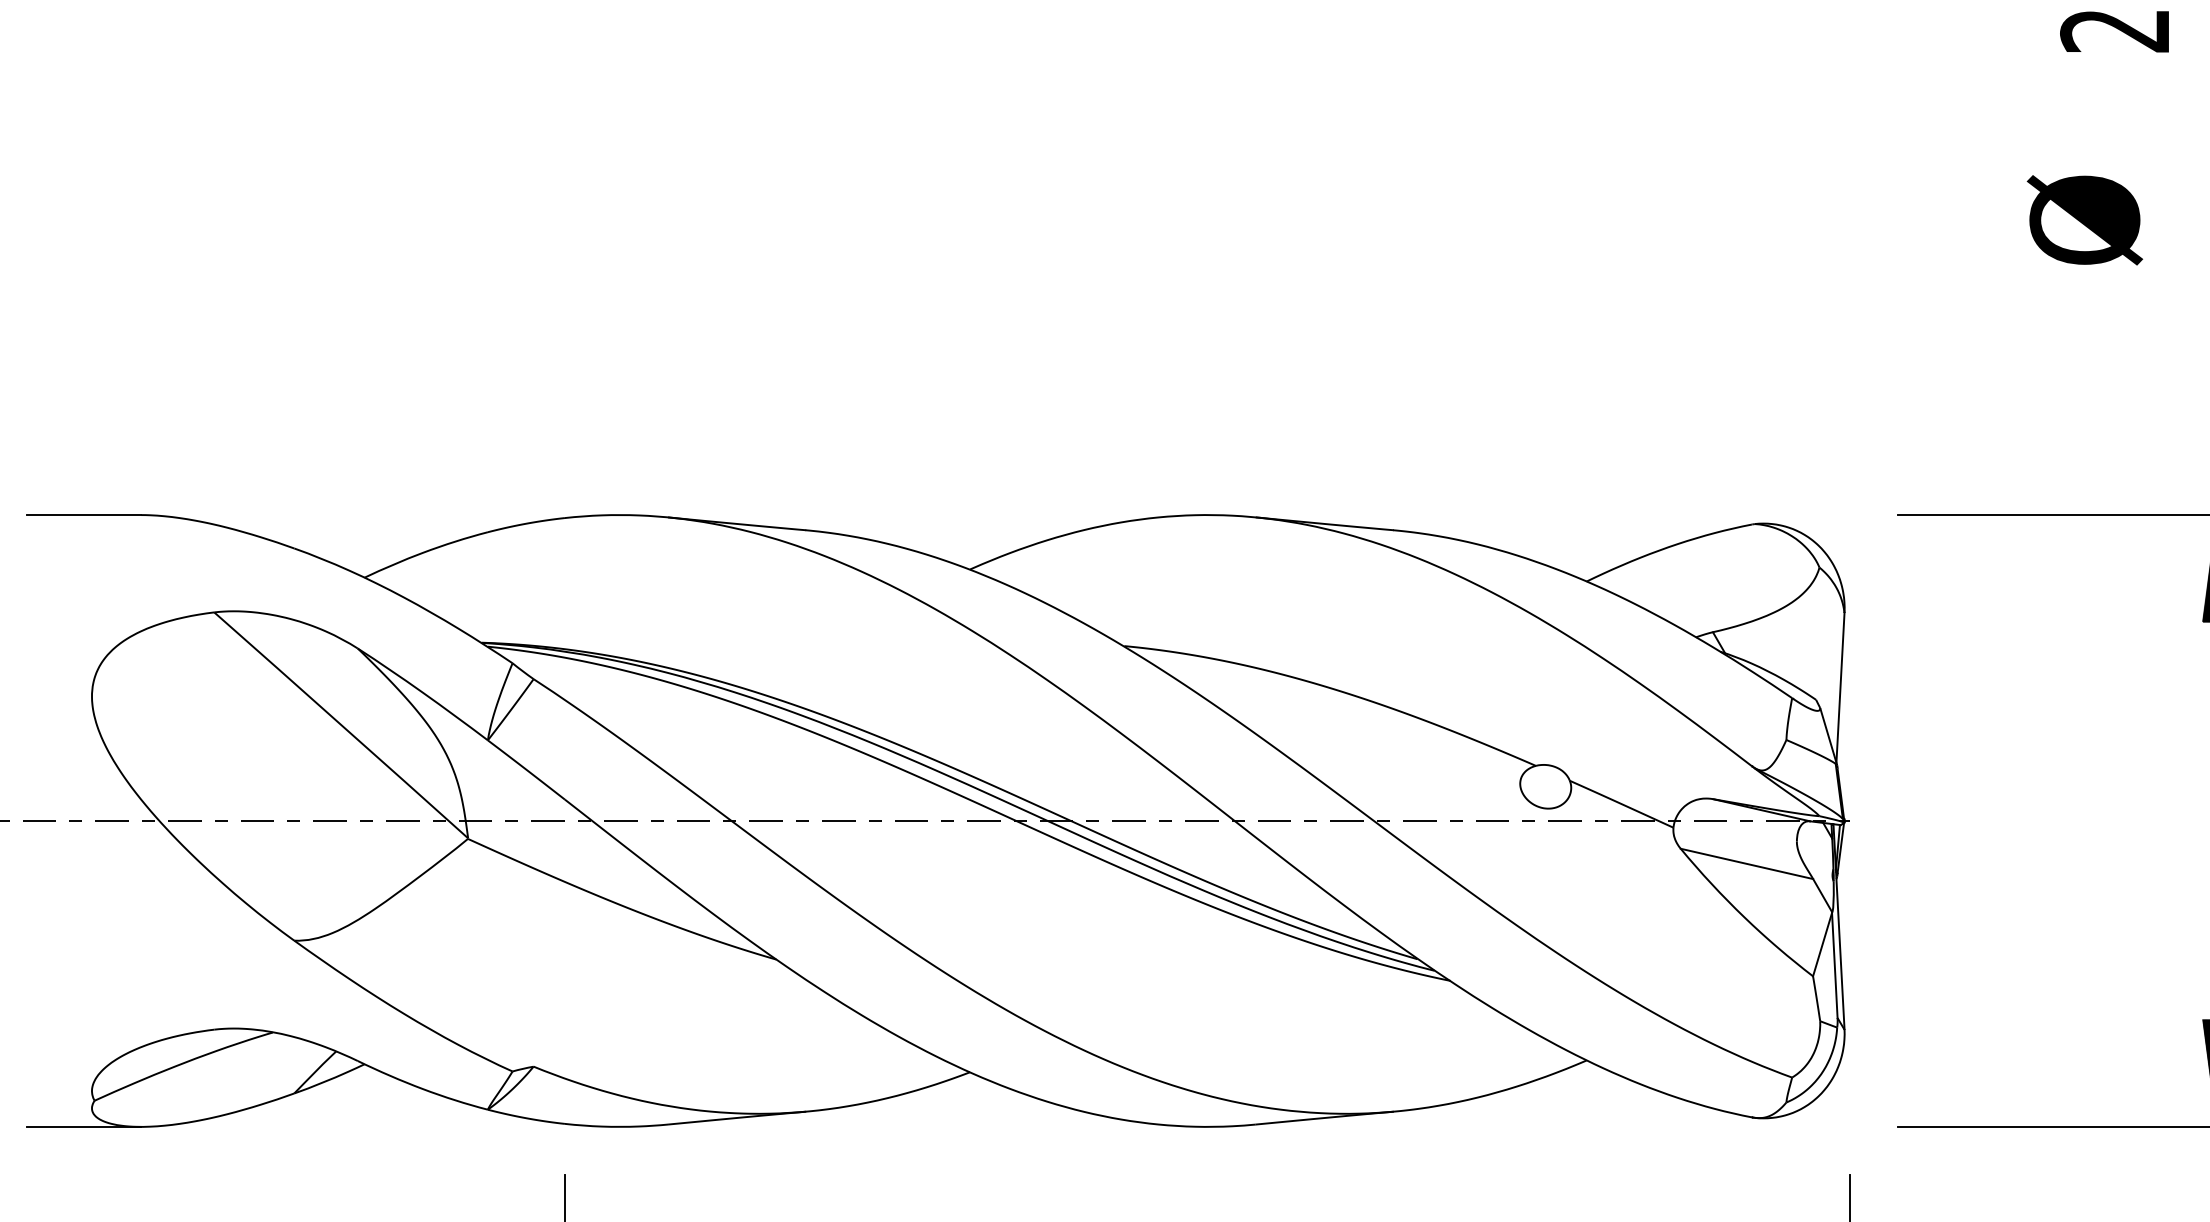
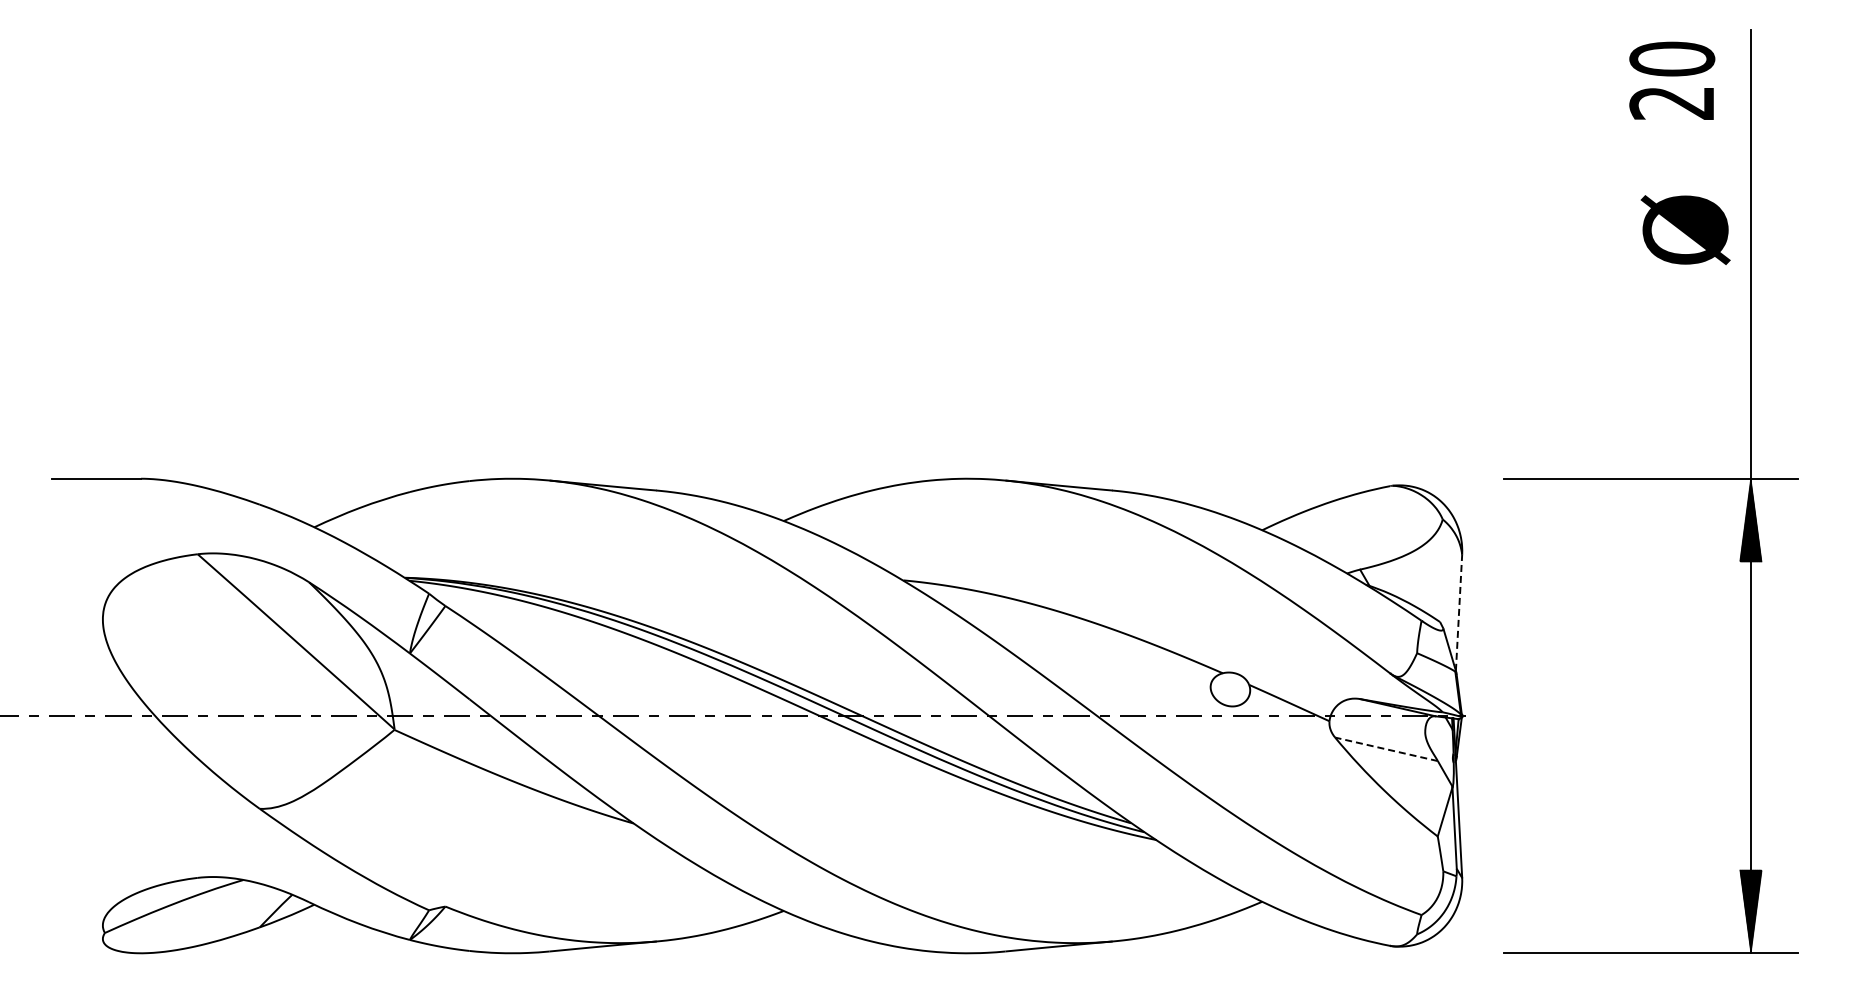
text: (2084, 219) -> (1685, 229), moved
line: (1841, 687) -> (1459, 612), solid -> dashed
line: (1746, 864) -> (1386, 749), solid -> dashed
line: (83, 1127) -> (96, 953), removed

